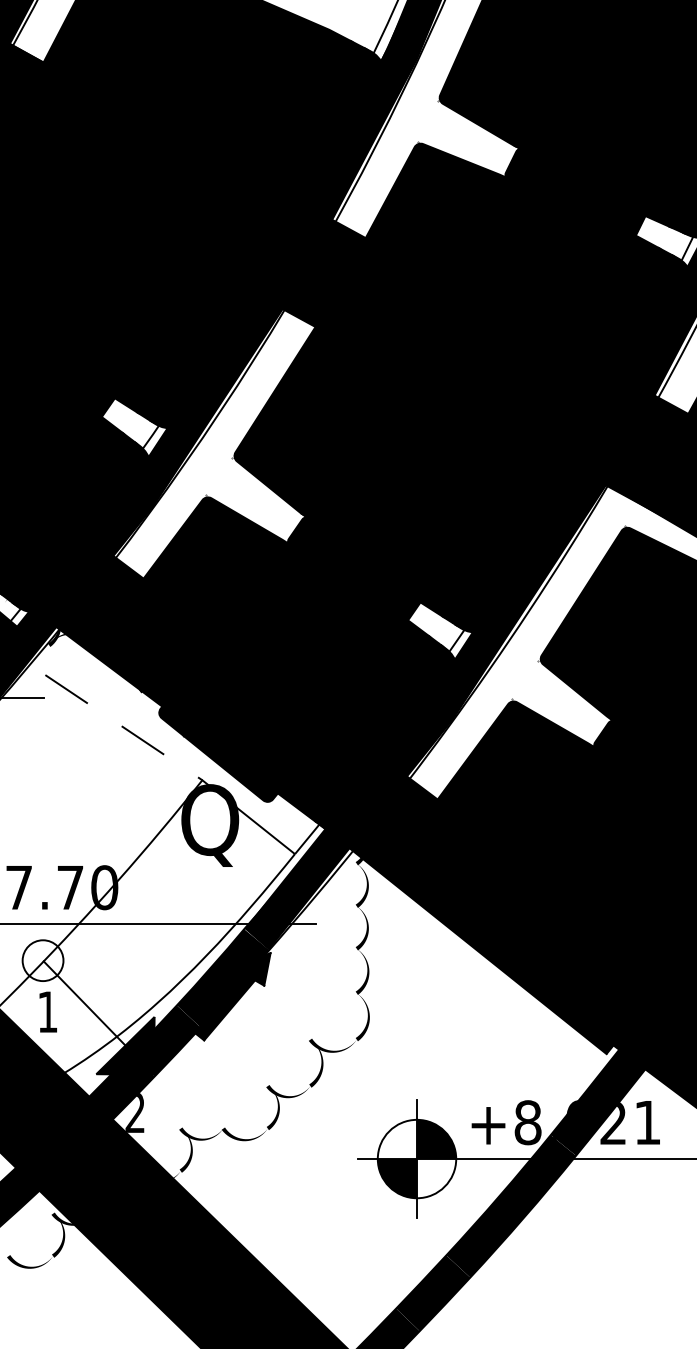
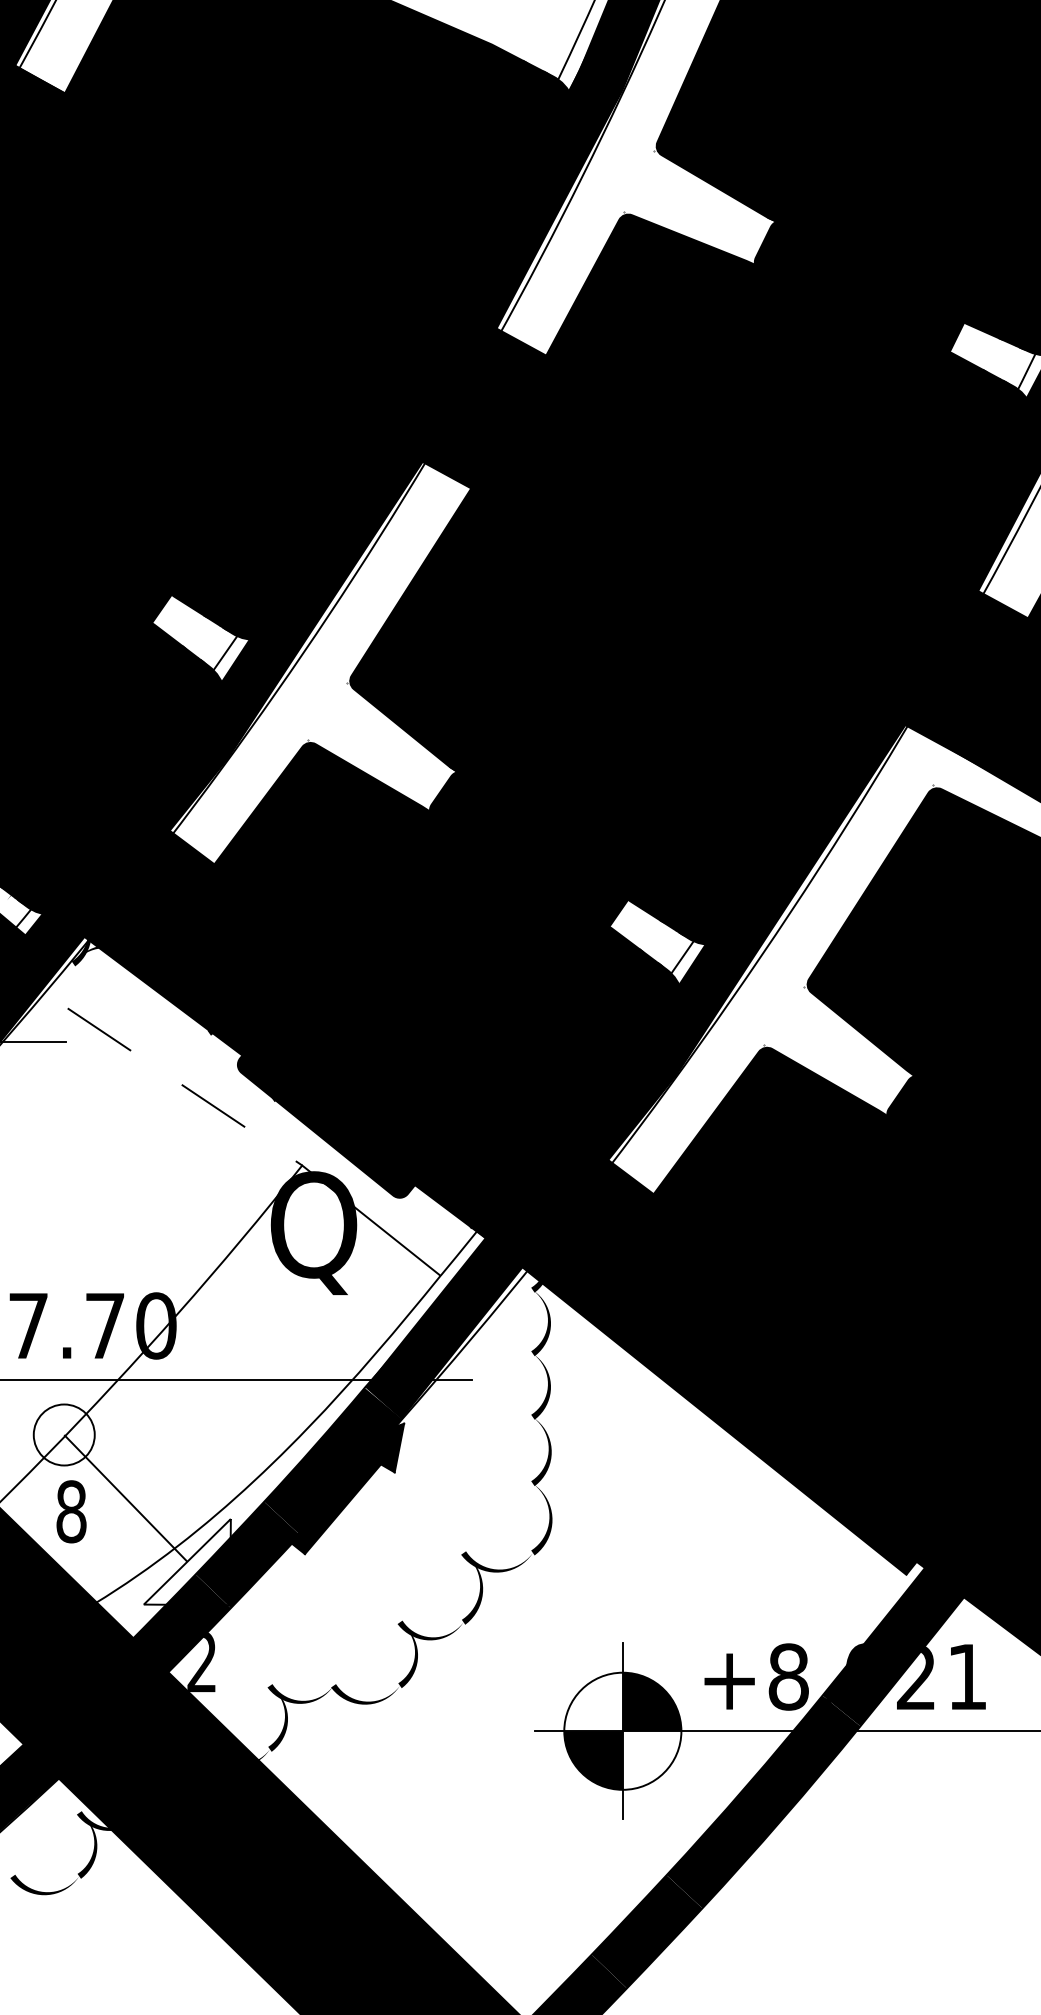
text: (47, 1012) -> (70, 1512), 1 -> 8
fill: (125, 1045) -> (187, 1561), removed

